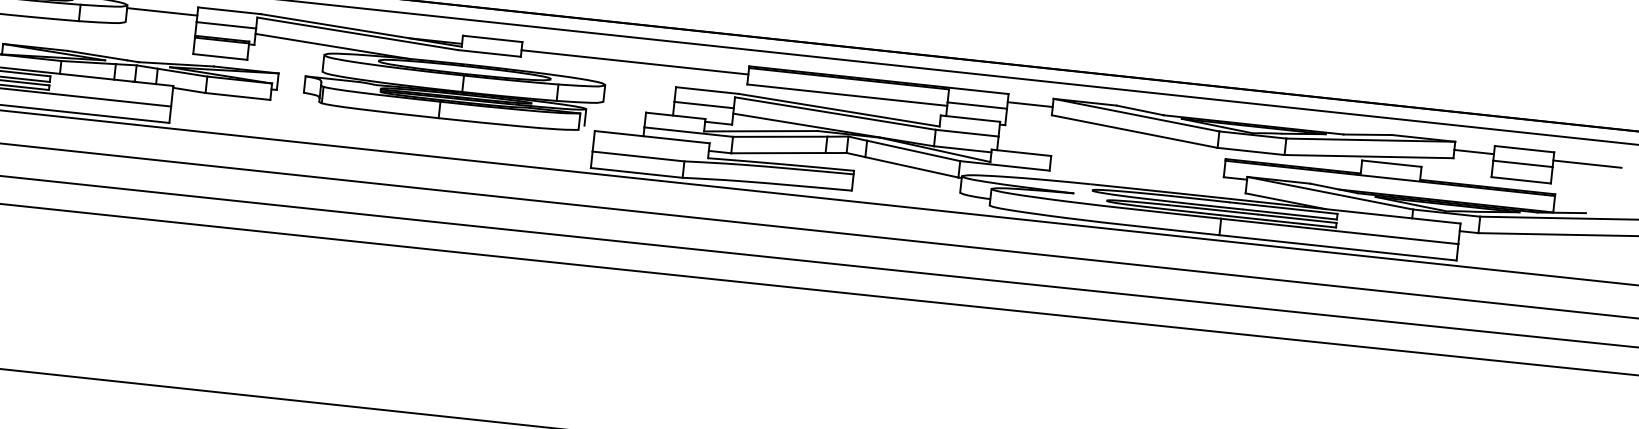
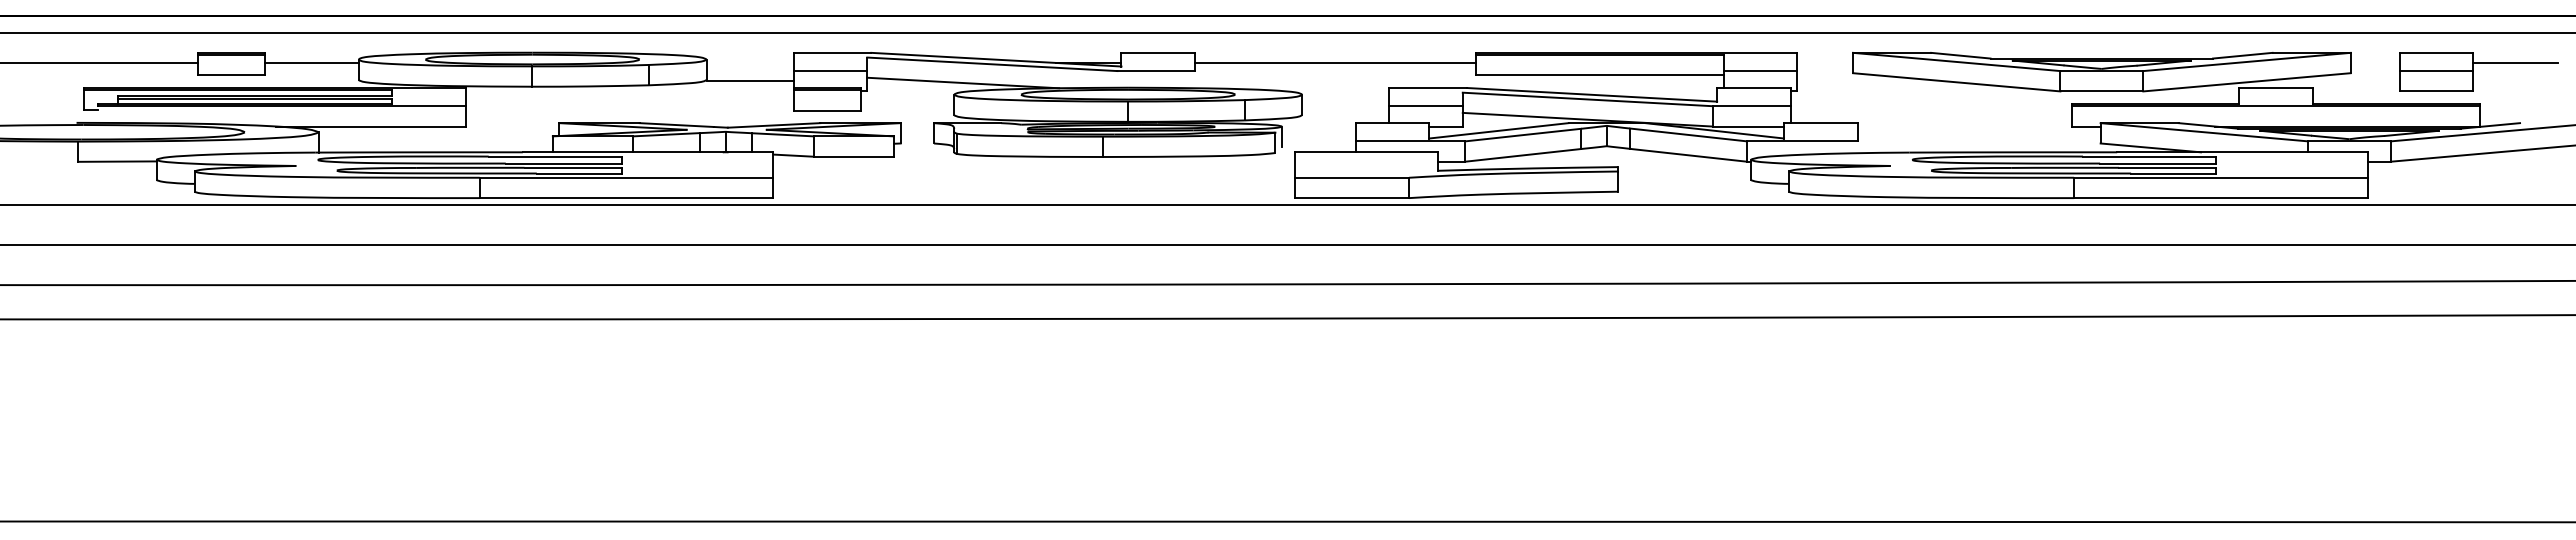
line: (161, 11) -> (749, 80), moved
line: (1030, 104) -> (1825, 62), removed
line: (1473, 151) -> (2374, 62), removed

